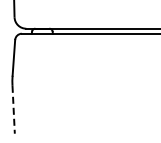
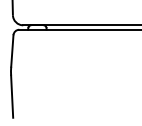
line: (13, 109) -> (11, 96), dashed -> solid

